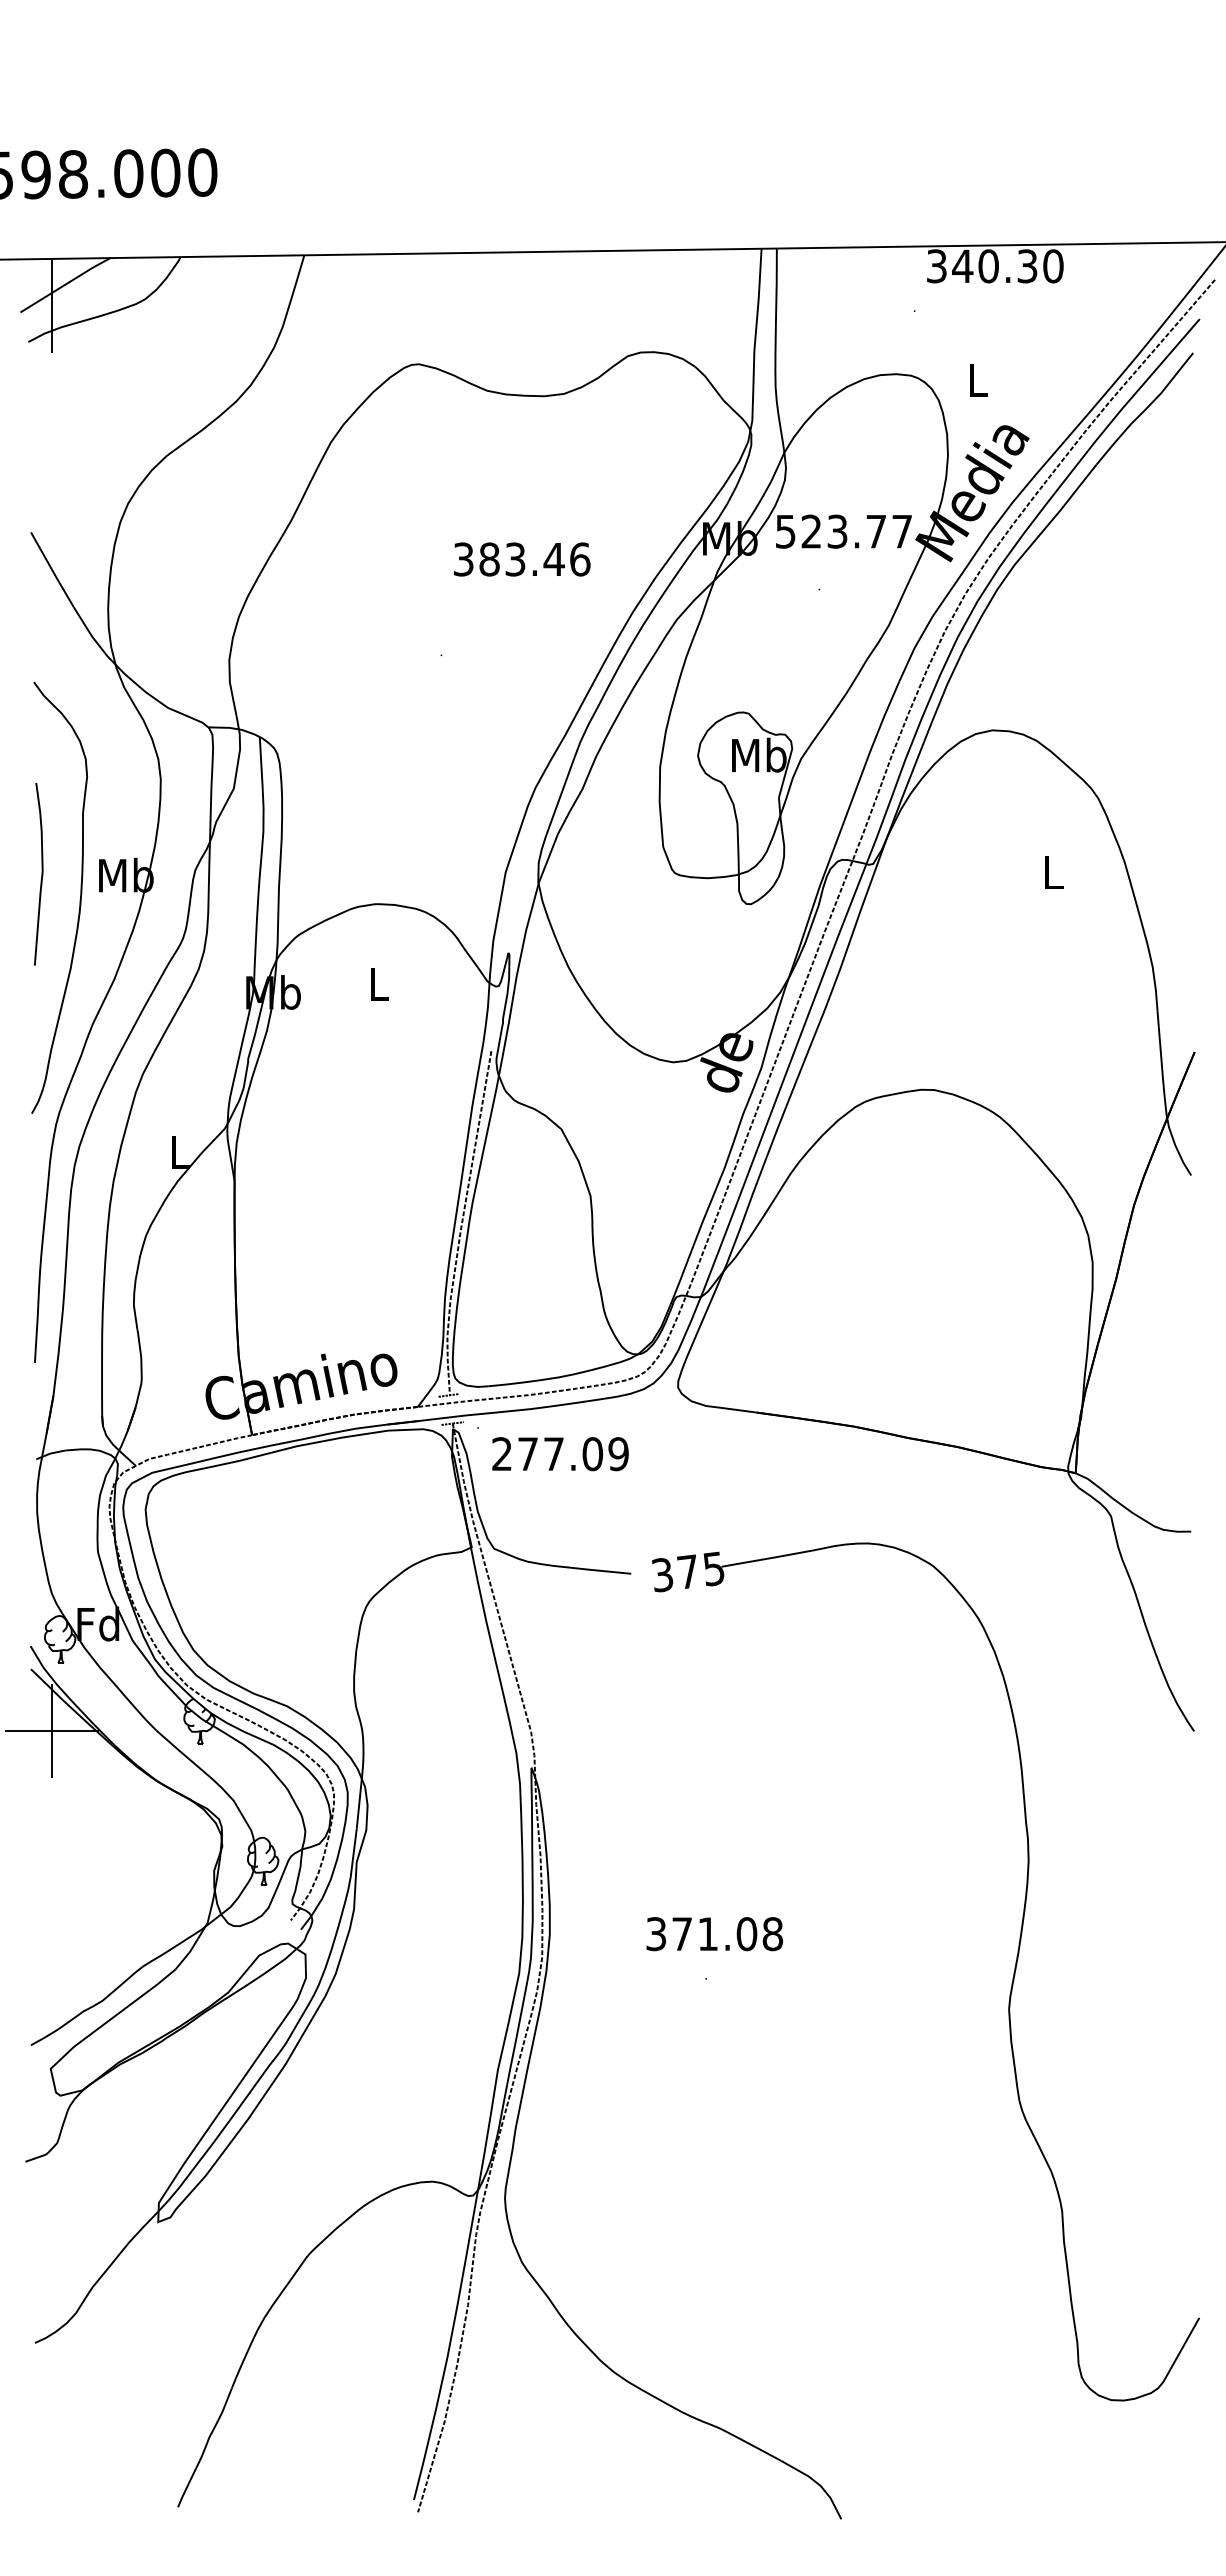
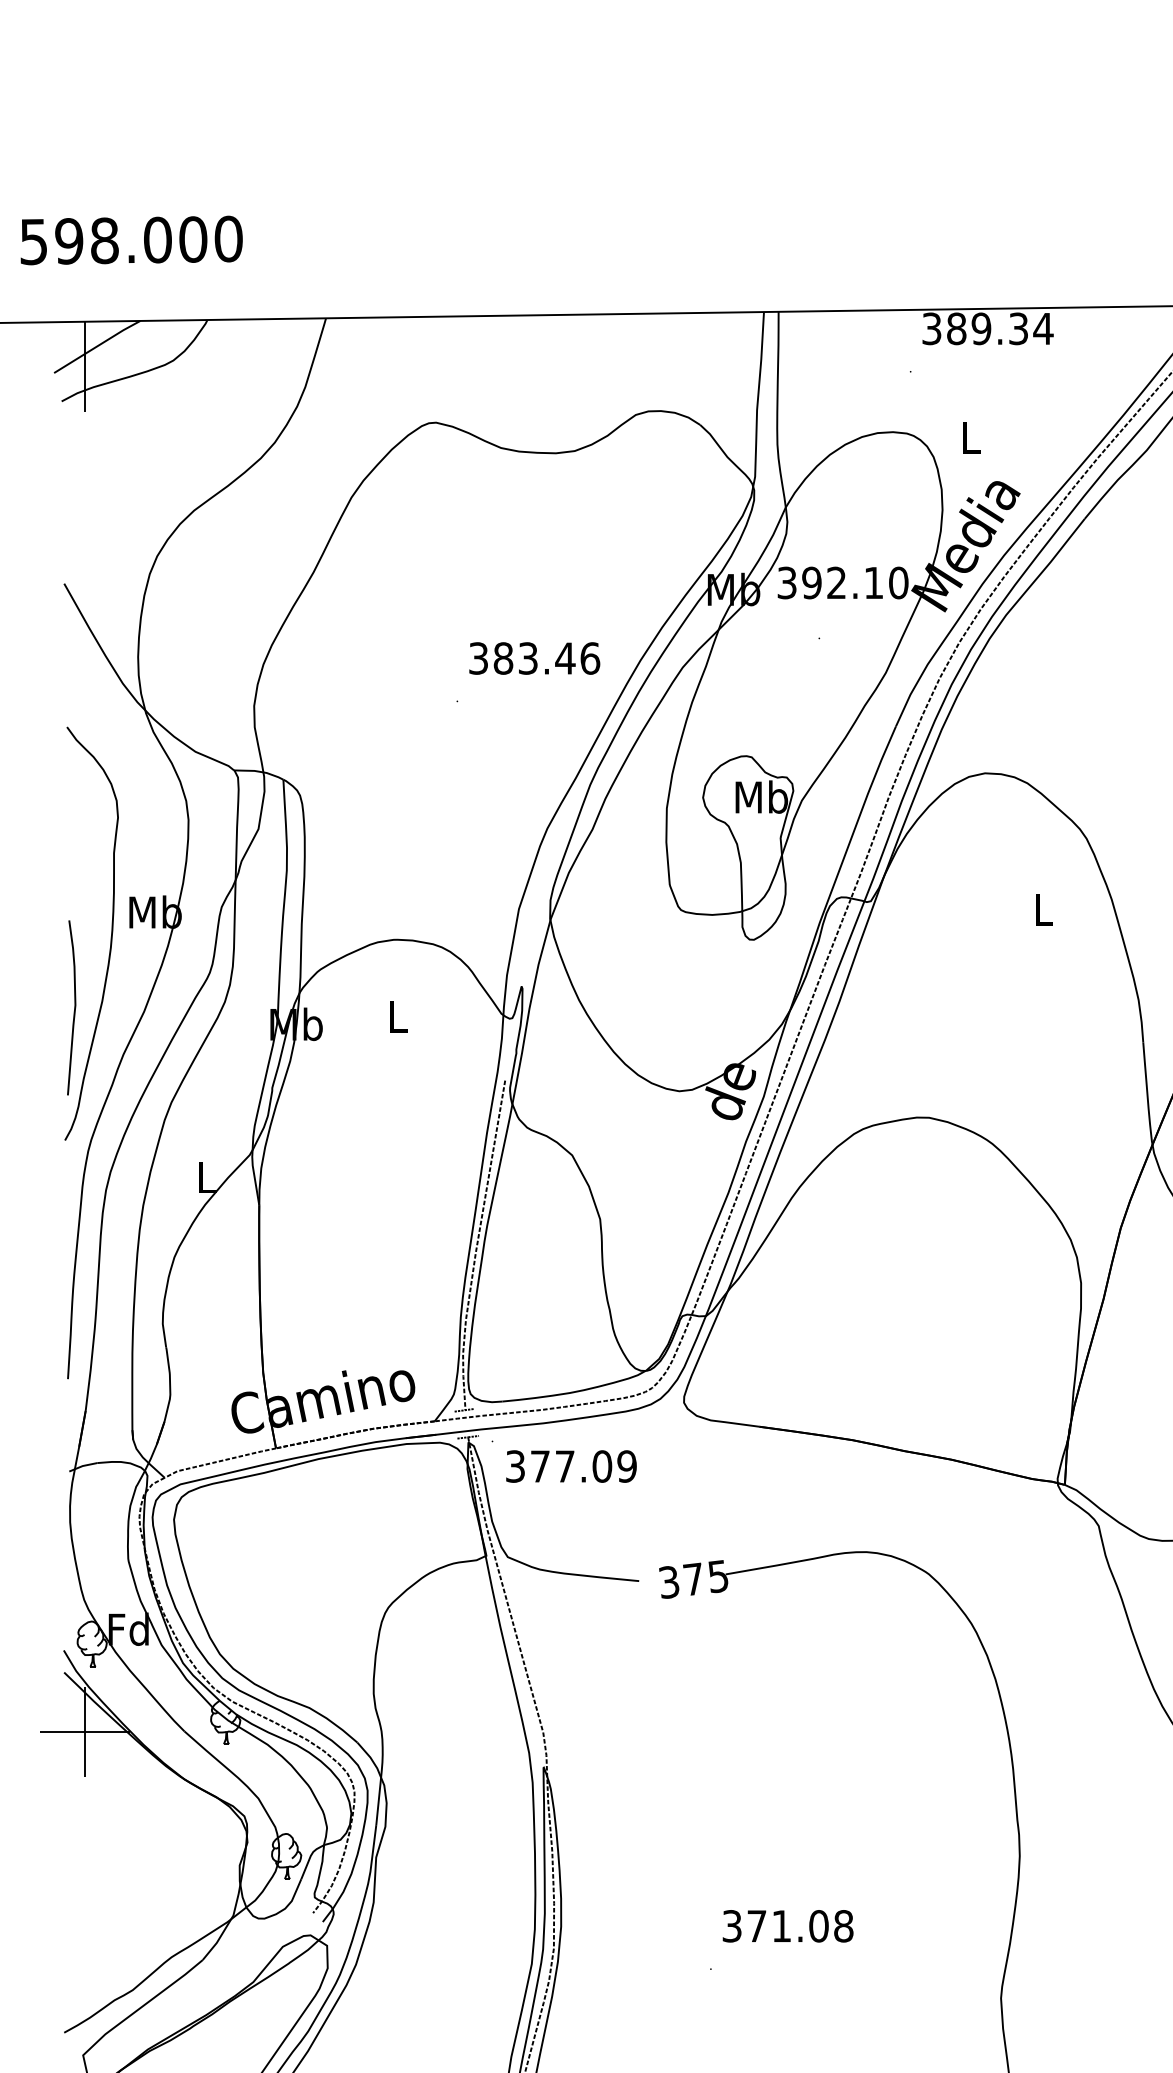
text: (1008, 266) -> (1000, 329), 340.30 -> 389.34
text: (844, 531) -> (843, 582), 523.77 -> 392.10
text: (522, 559) -> (535, 658), moved
curve: (41, 874) -> (74, 1008), moved
text: (501, 1454) -> (514, 1466), 277.09 -> 377.09
text: (714, 1934) -> (787, 1926), moved

